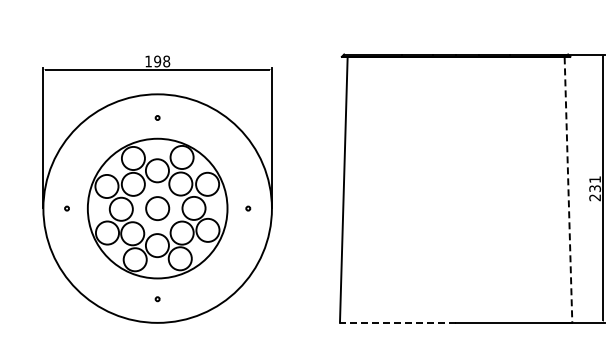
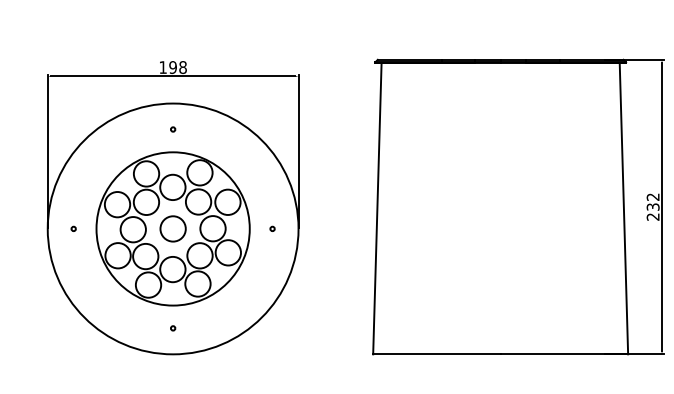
text: (594, 179) -> (652, 197), 231 -> 232
line: (568, 190) -> (623, 209), dashed -> solid
line: (397, 322) -> (436, 353), dashed -> solid

